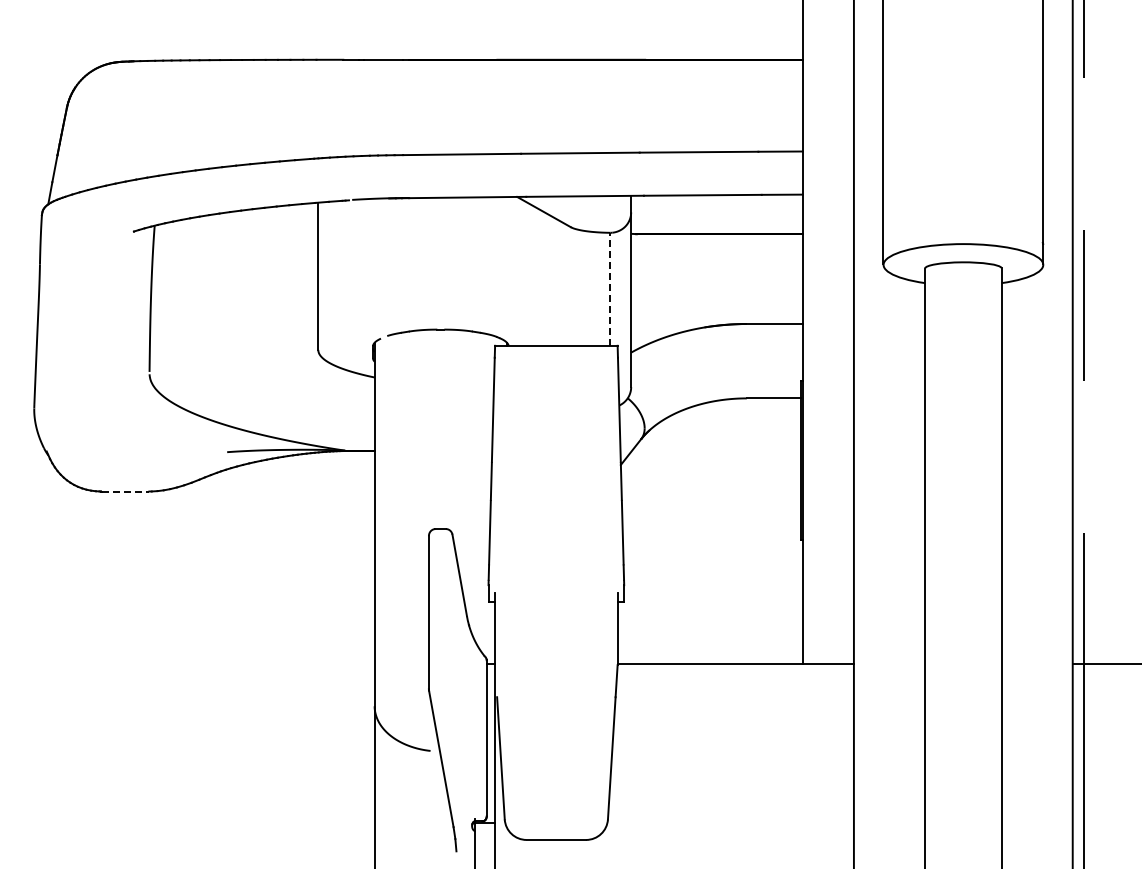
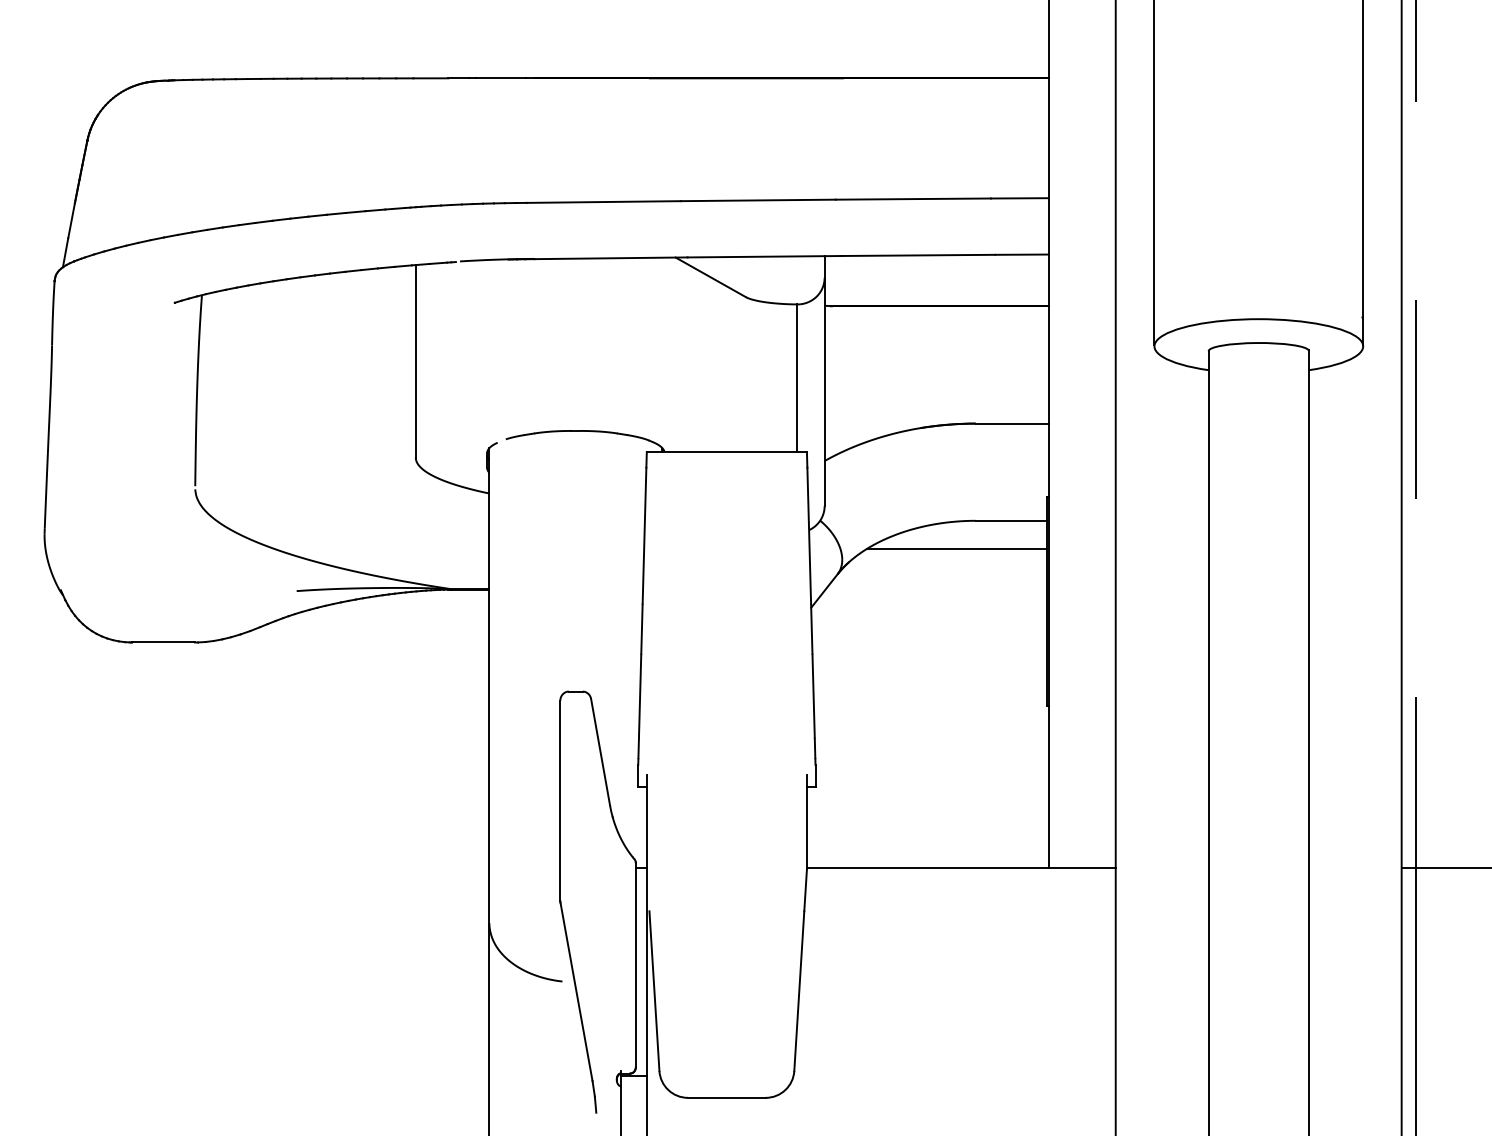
line: (610, 288) -> (797, 377), dashed -> solid
line: (732, 419) -> (957, 548), added
line: (125, 491) -> (163, 642), dashed -> solid

